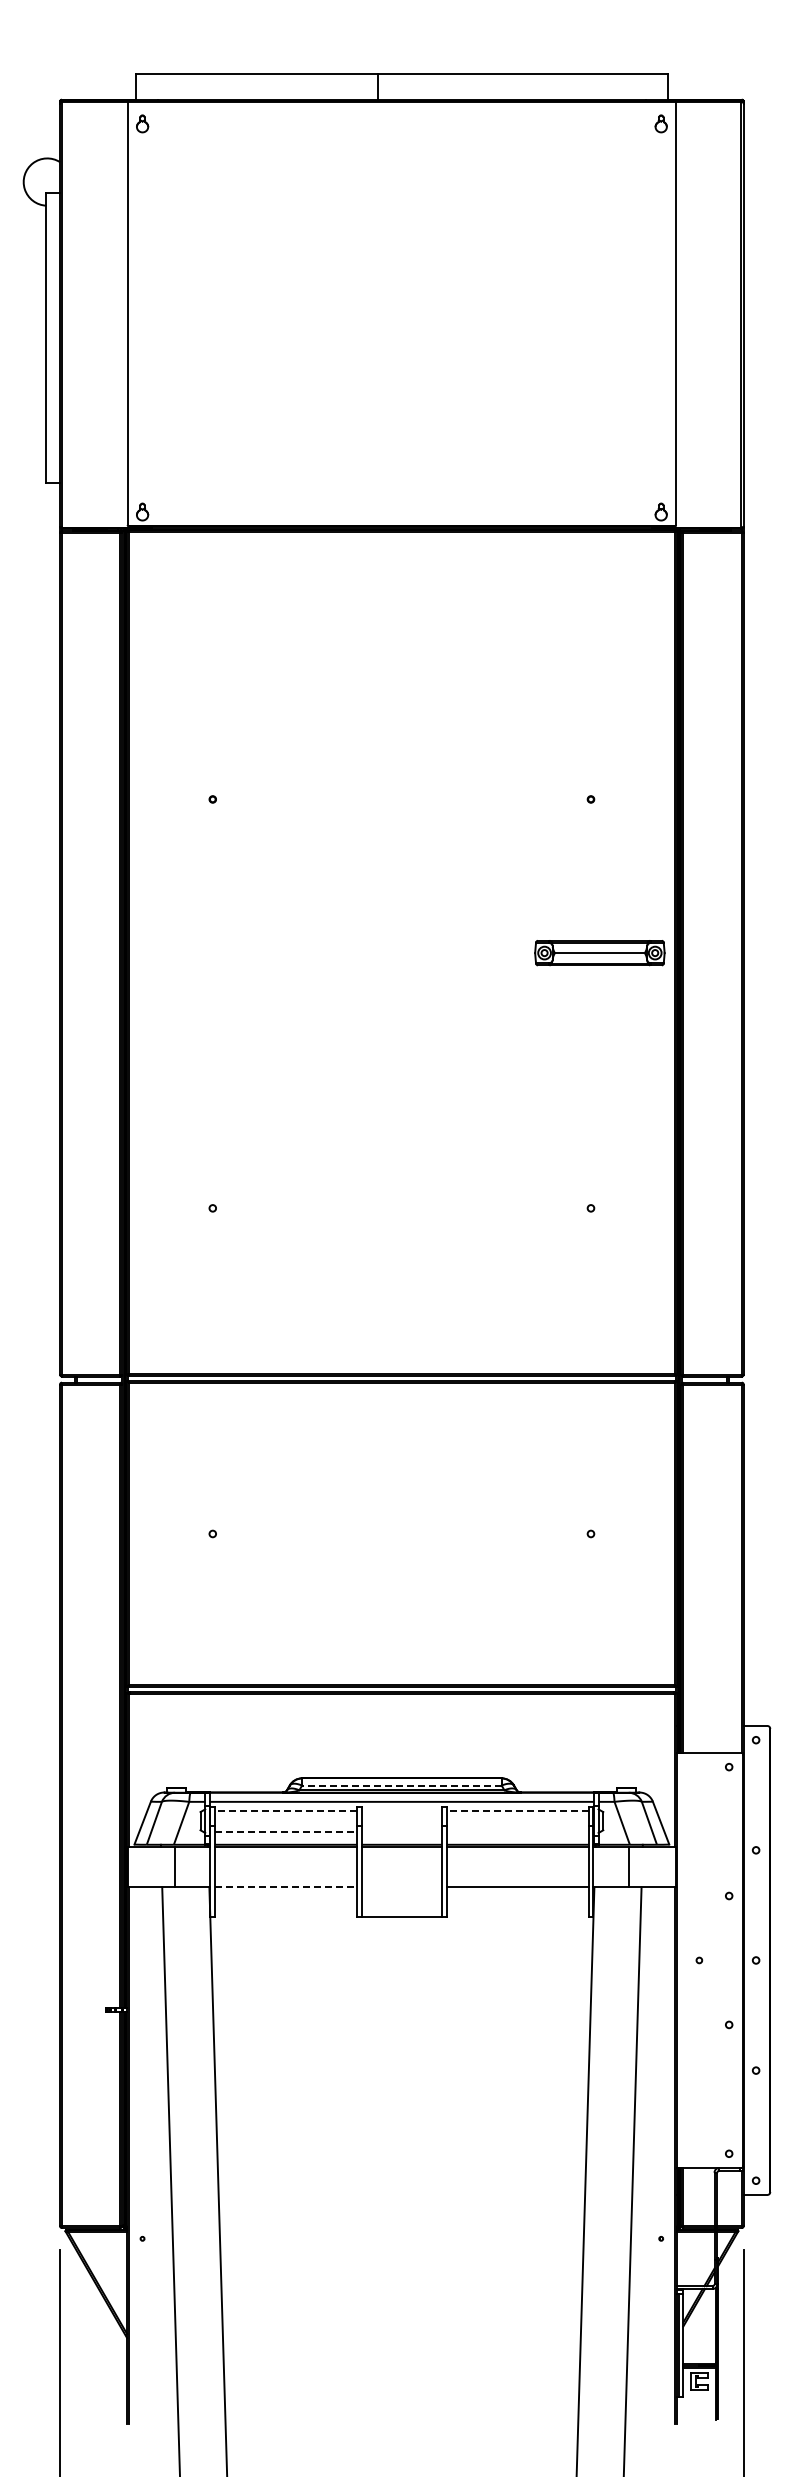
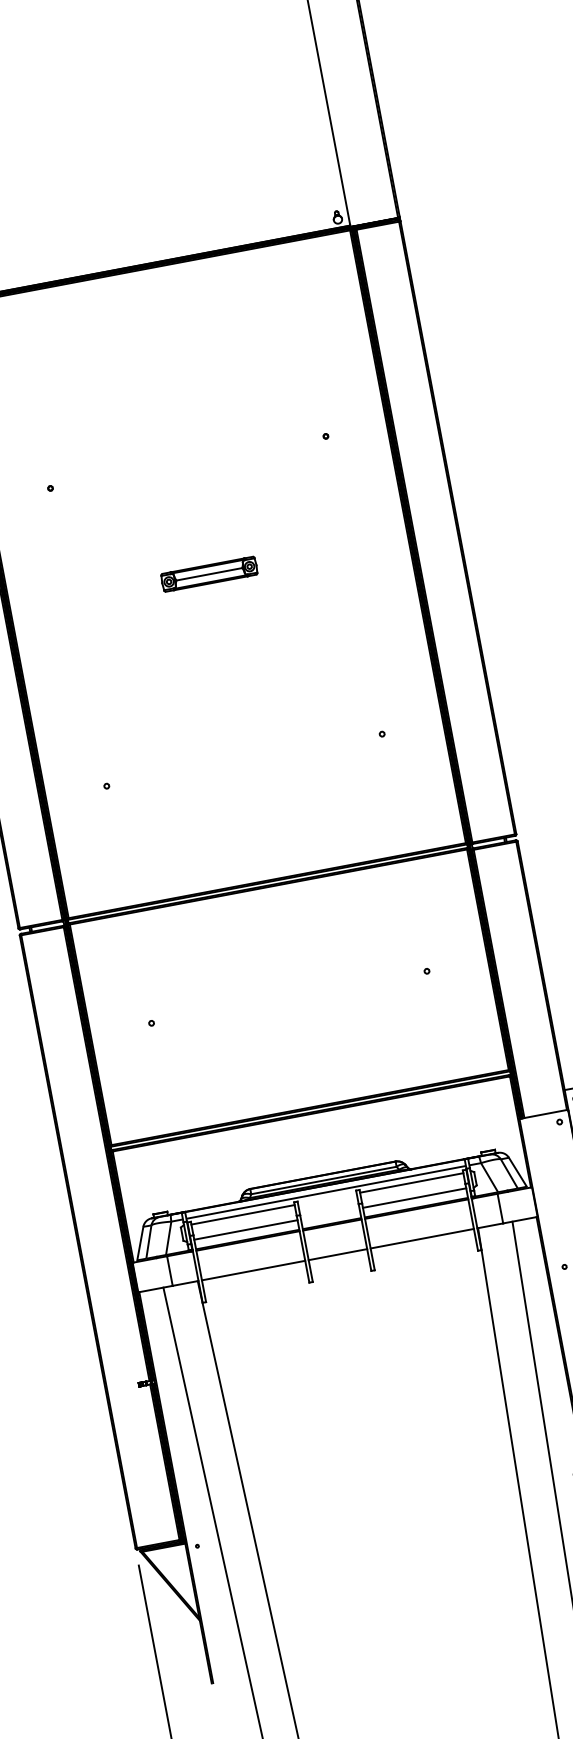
part: (599, 953) -> (209, 574), moved
line: (401, 1785) -> (323, 1180), dashed -> solid
line: (286, 1810) -> (243, 1214), dashed -> solid
line: (517, 1810) -> (411, 1182), dashed -> solid
line: (286, 1831) -> (246, 1229), dashed -> solid
line: (517, 1831) -> (414, 1198), added
line: (286, 1887) -> (253, 1270), dashed -> solid
line: (401, 1917) -> (337, 1254), moved

